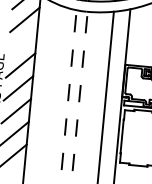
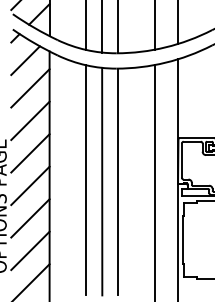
line: (22, 42) -> (30, 120), added
line: (58, 88) -> (86, 180), added
line: (69, 90) -> (102, 181), dashed -> solid
line: (79, 91) -> (117, 181), dashed -> solid

